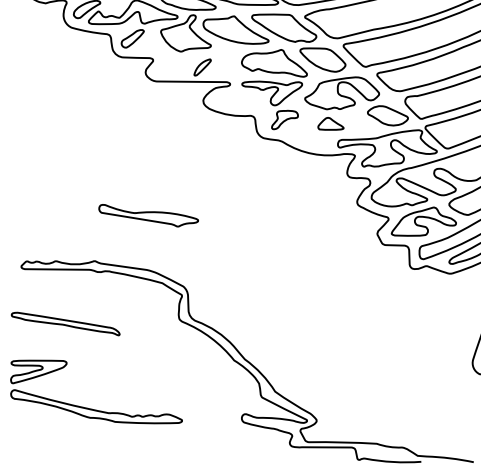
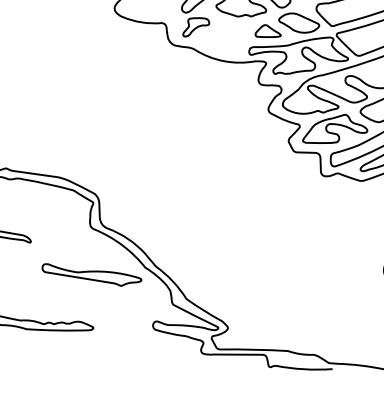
part: (330, 123) -> (267, 30), moved
part: (148, 215) -> (91, 274), moved

